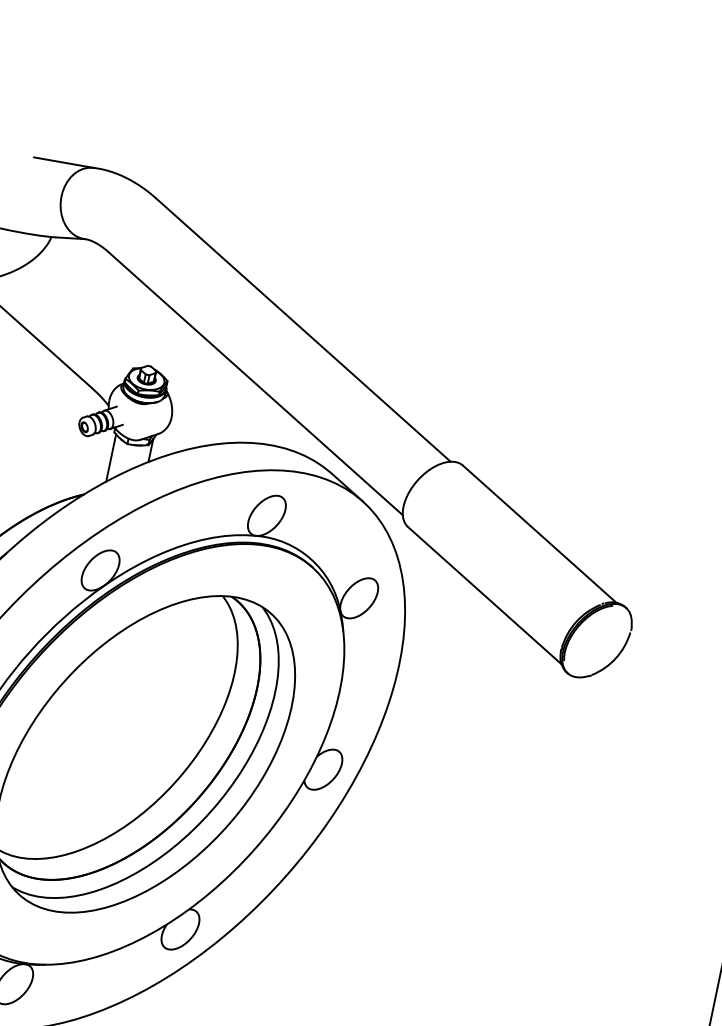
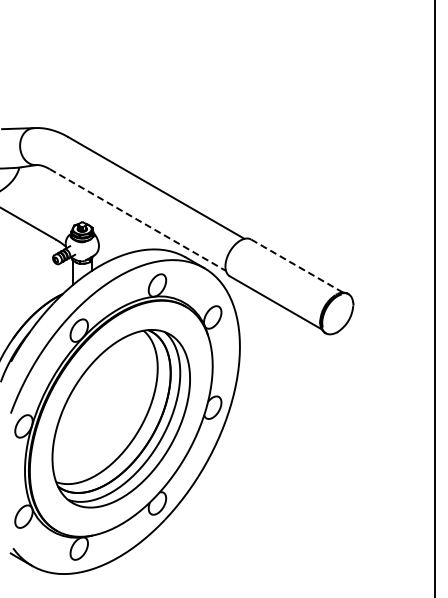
line: (254, 384) -> (137, 220), solid -> dashed
line: (538, 532) -> (296, 265), solid -> dashed

